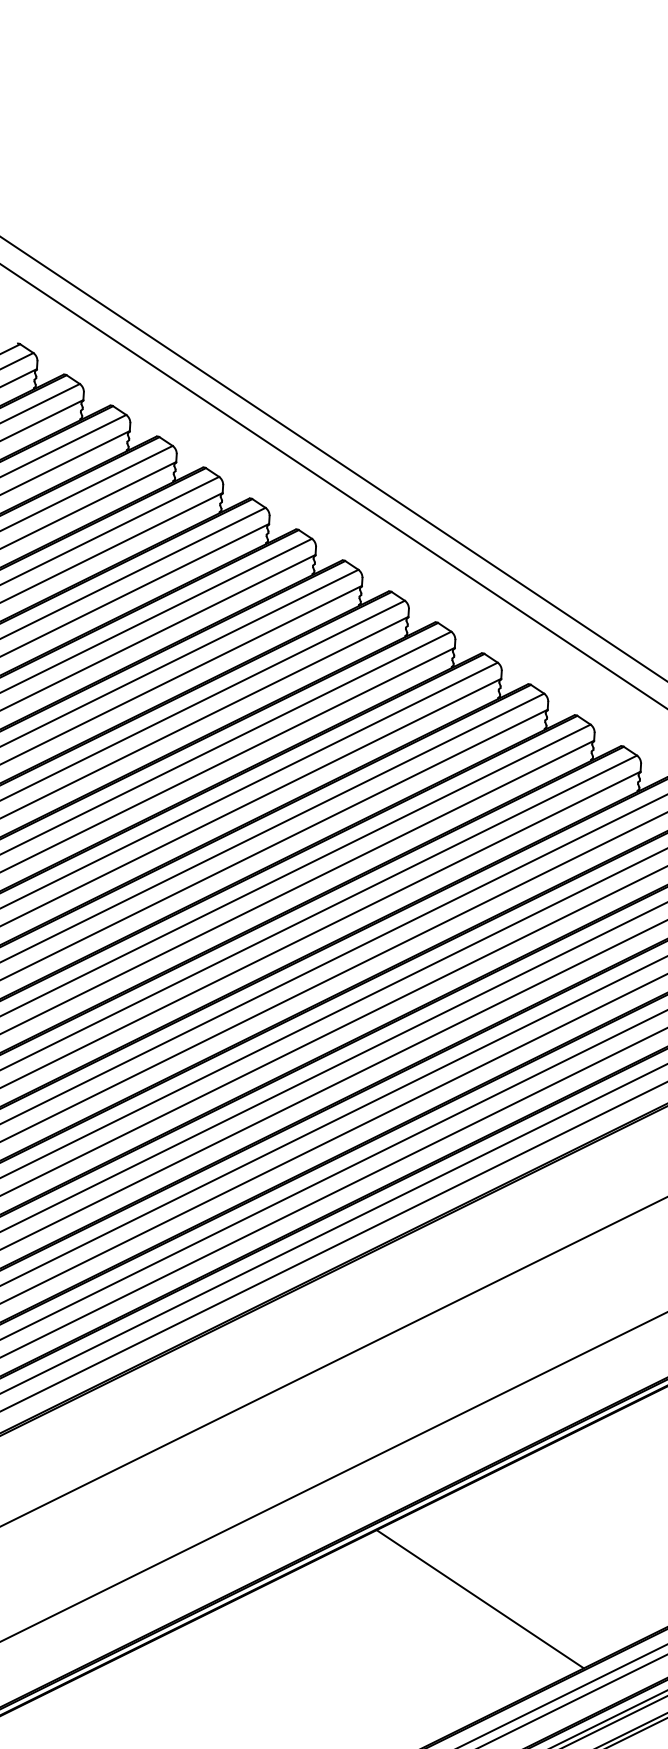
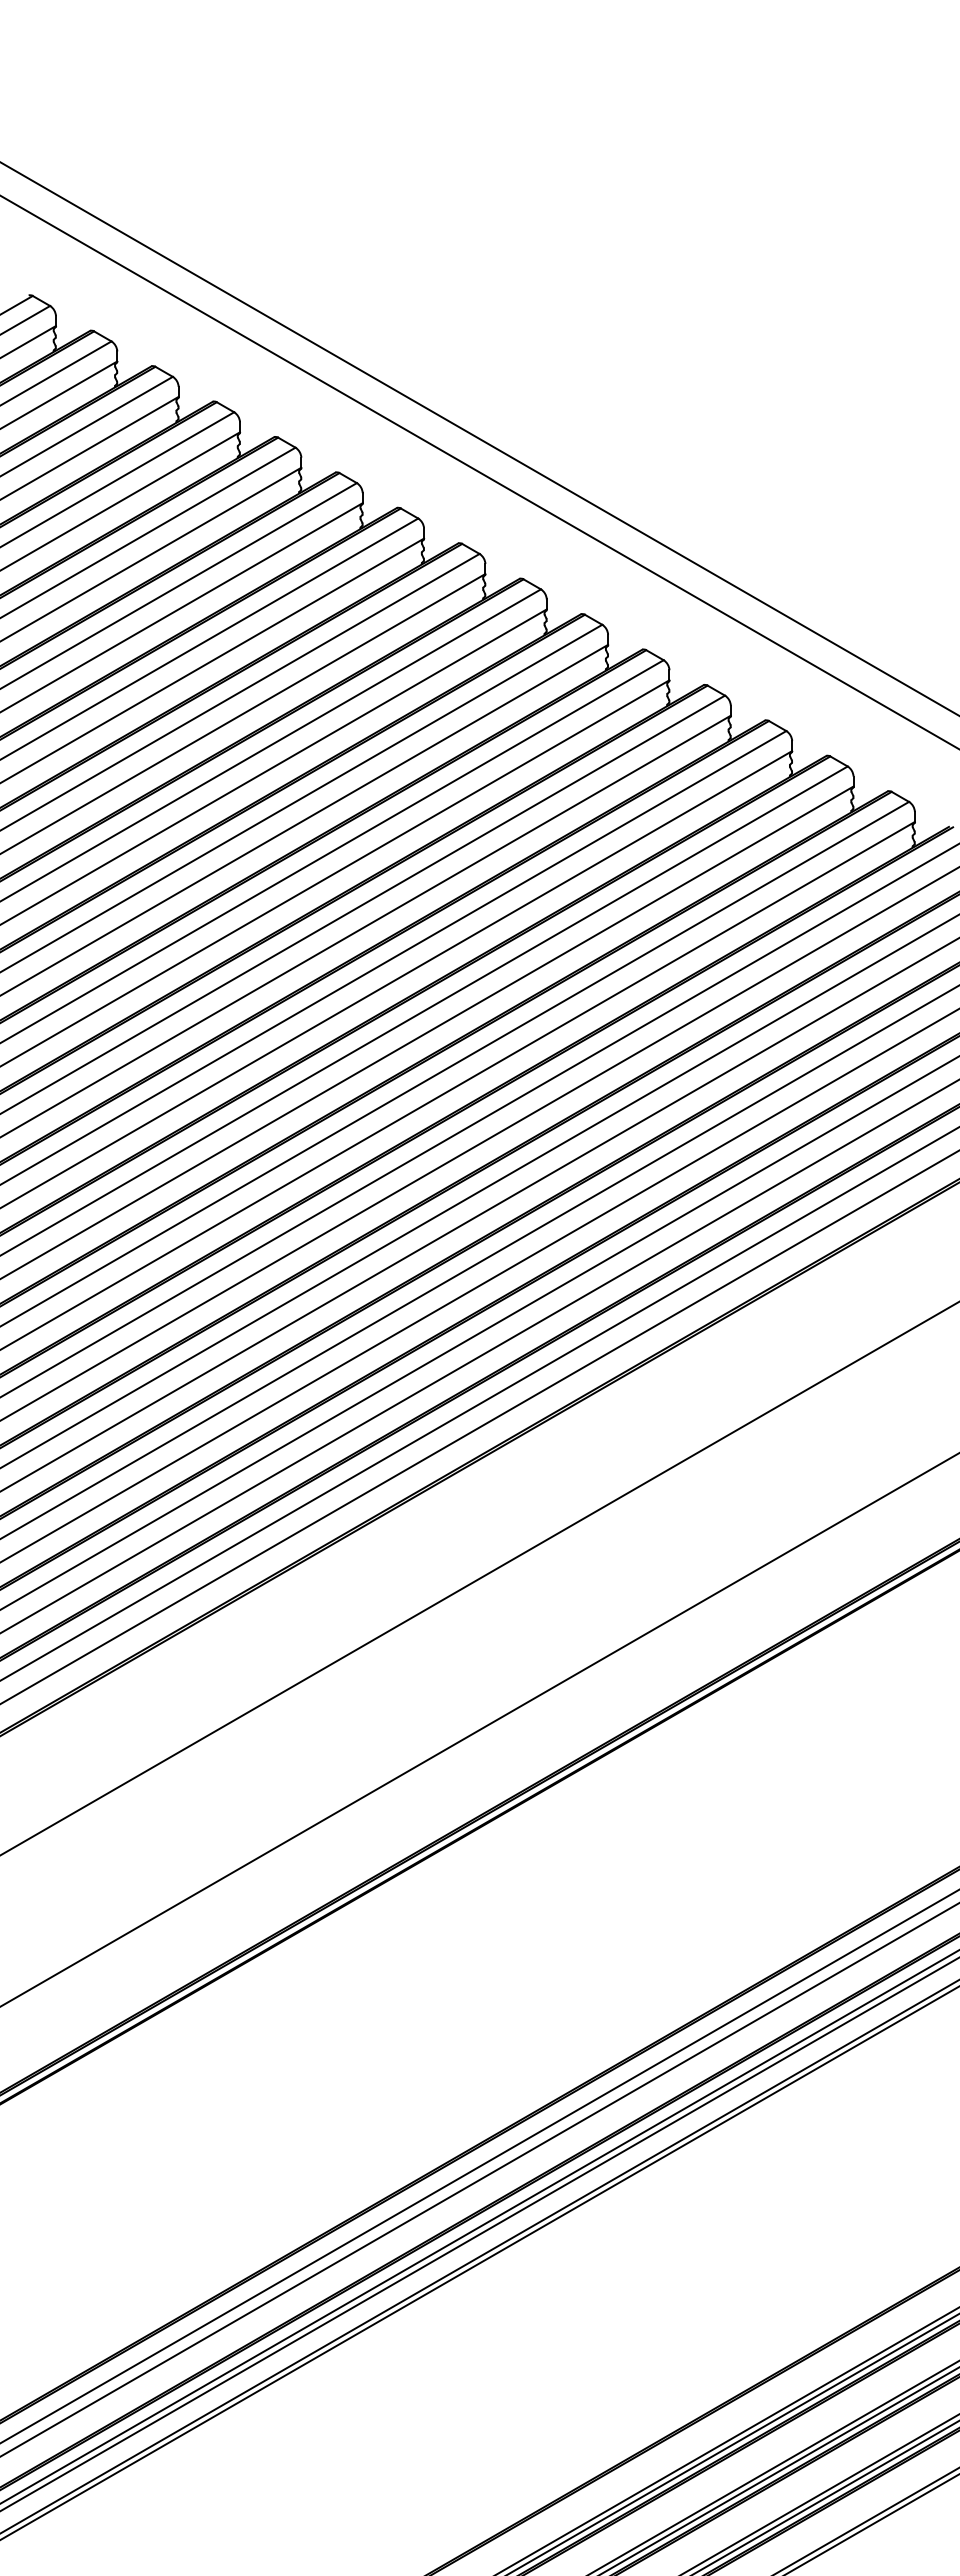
line: (480, 1598) -> (718, 1847), removed

